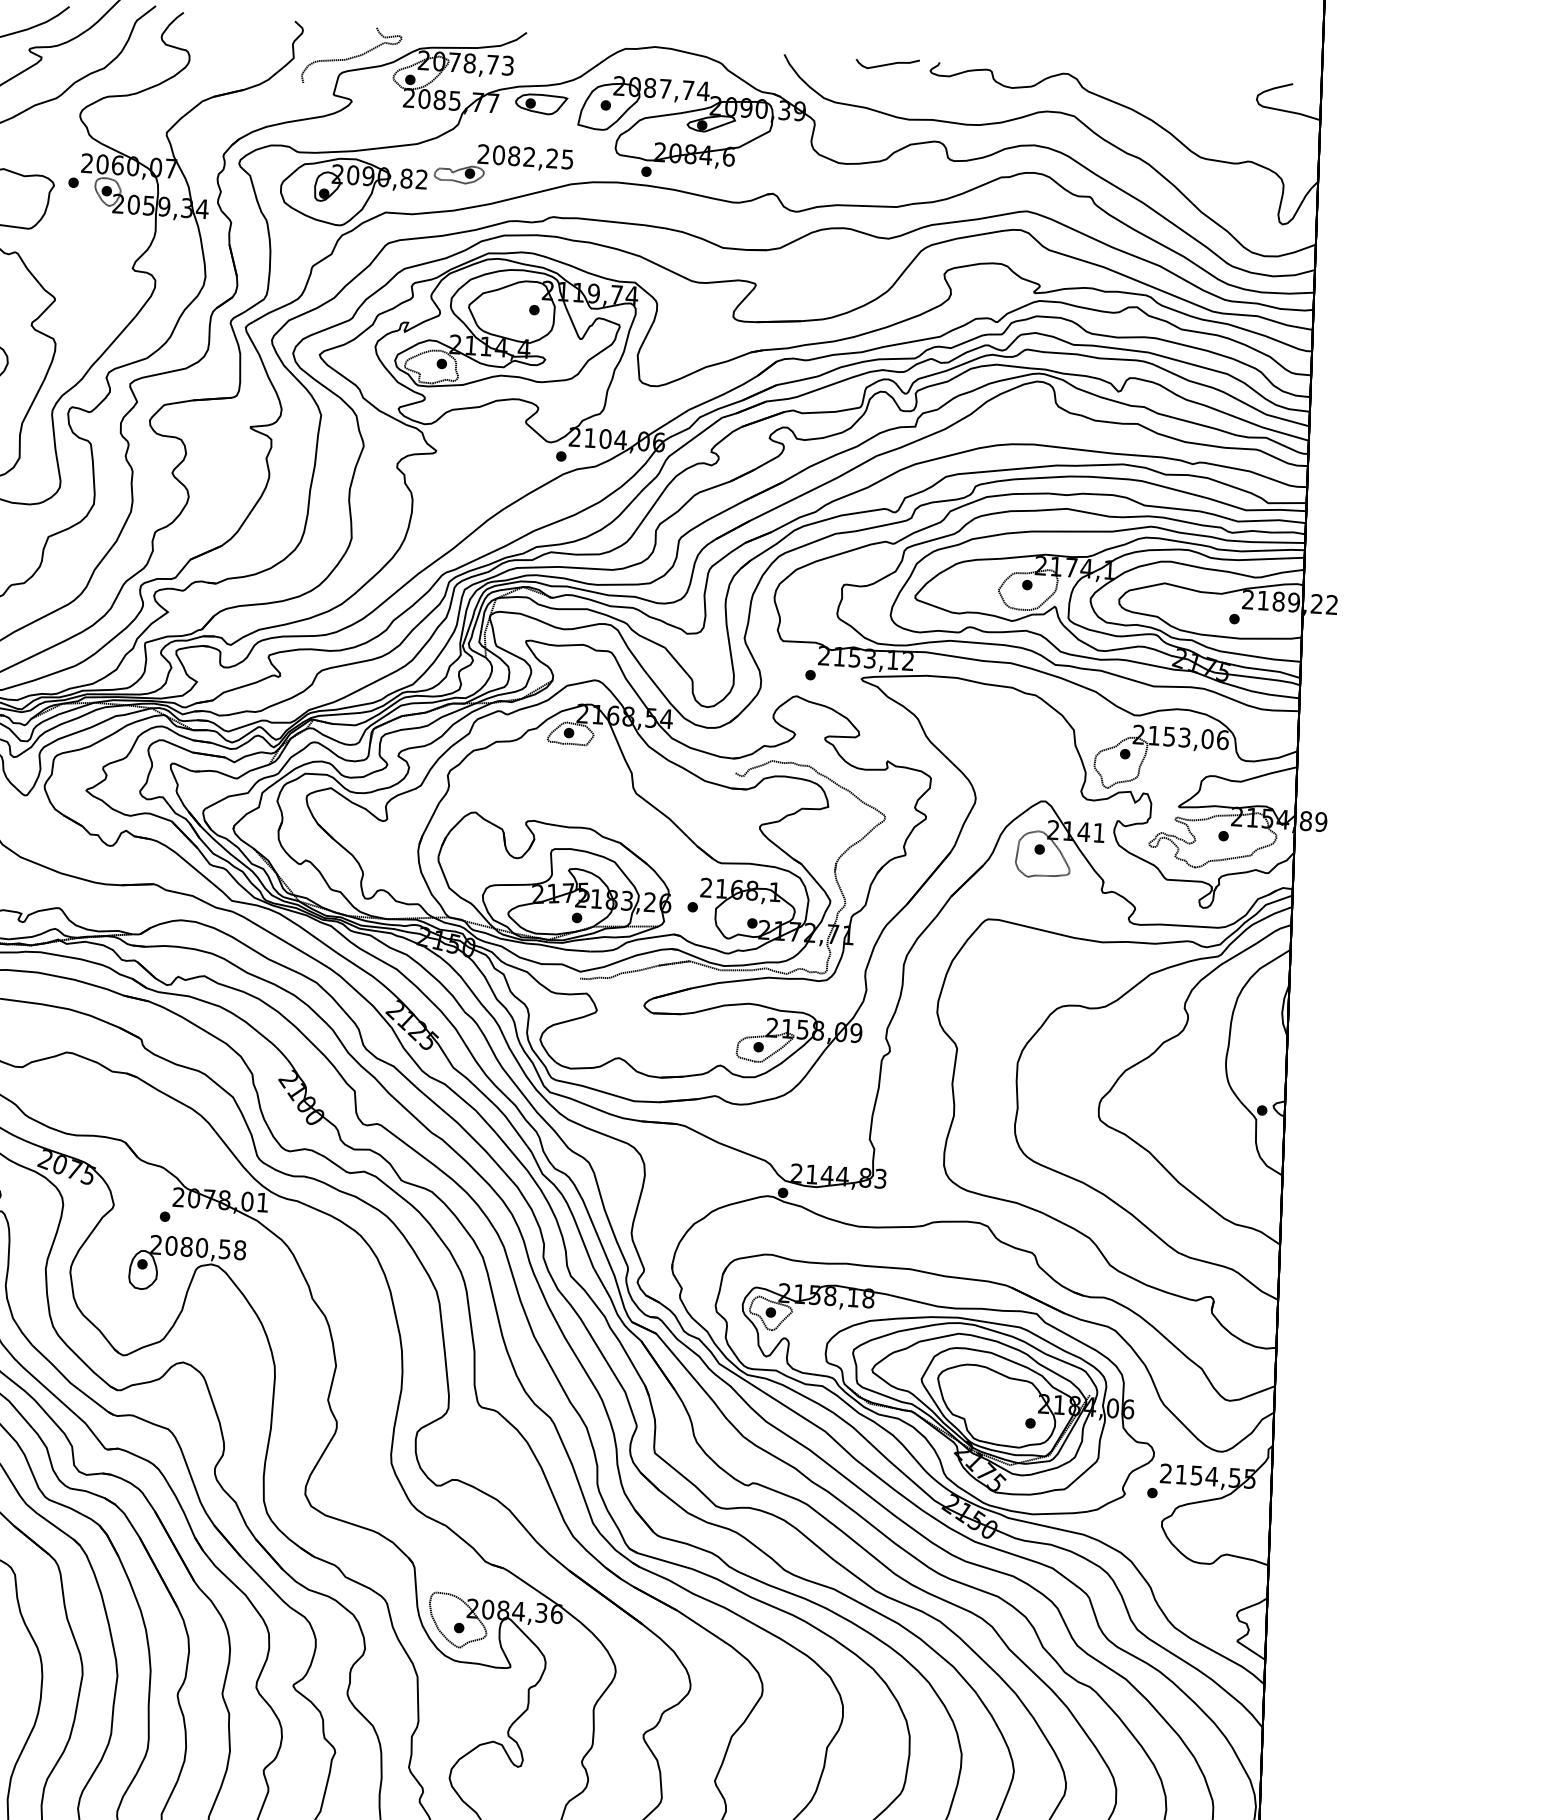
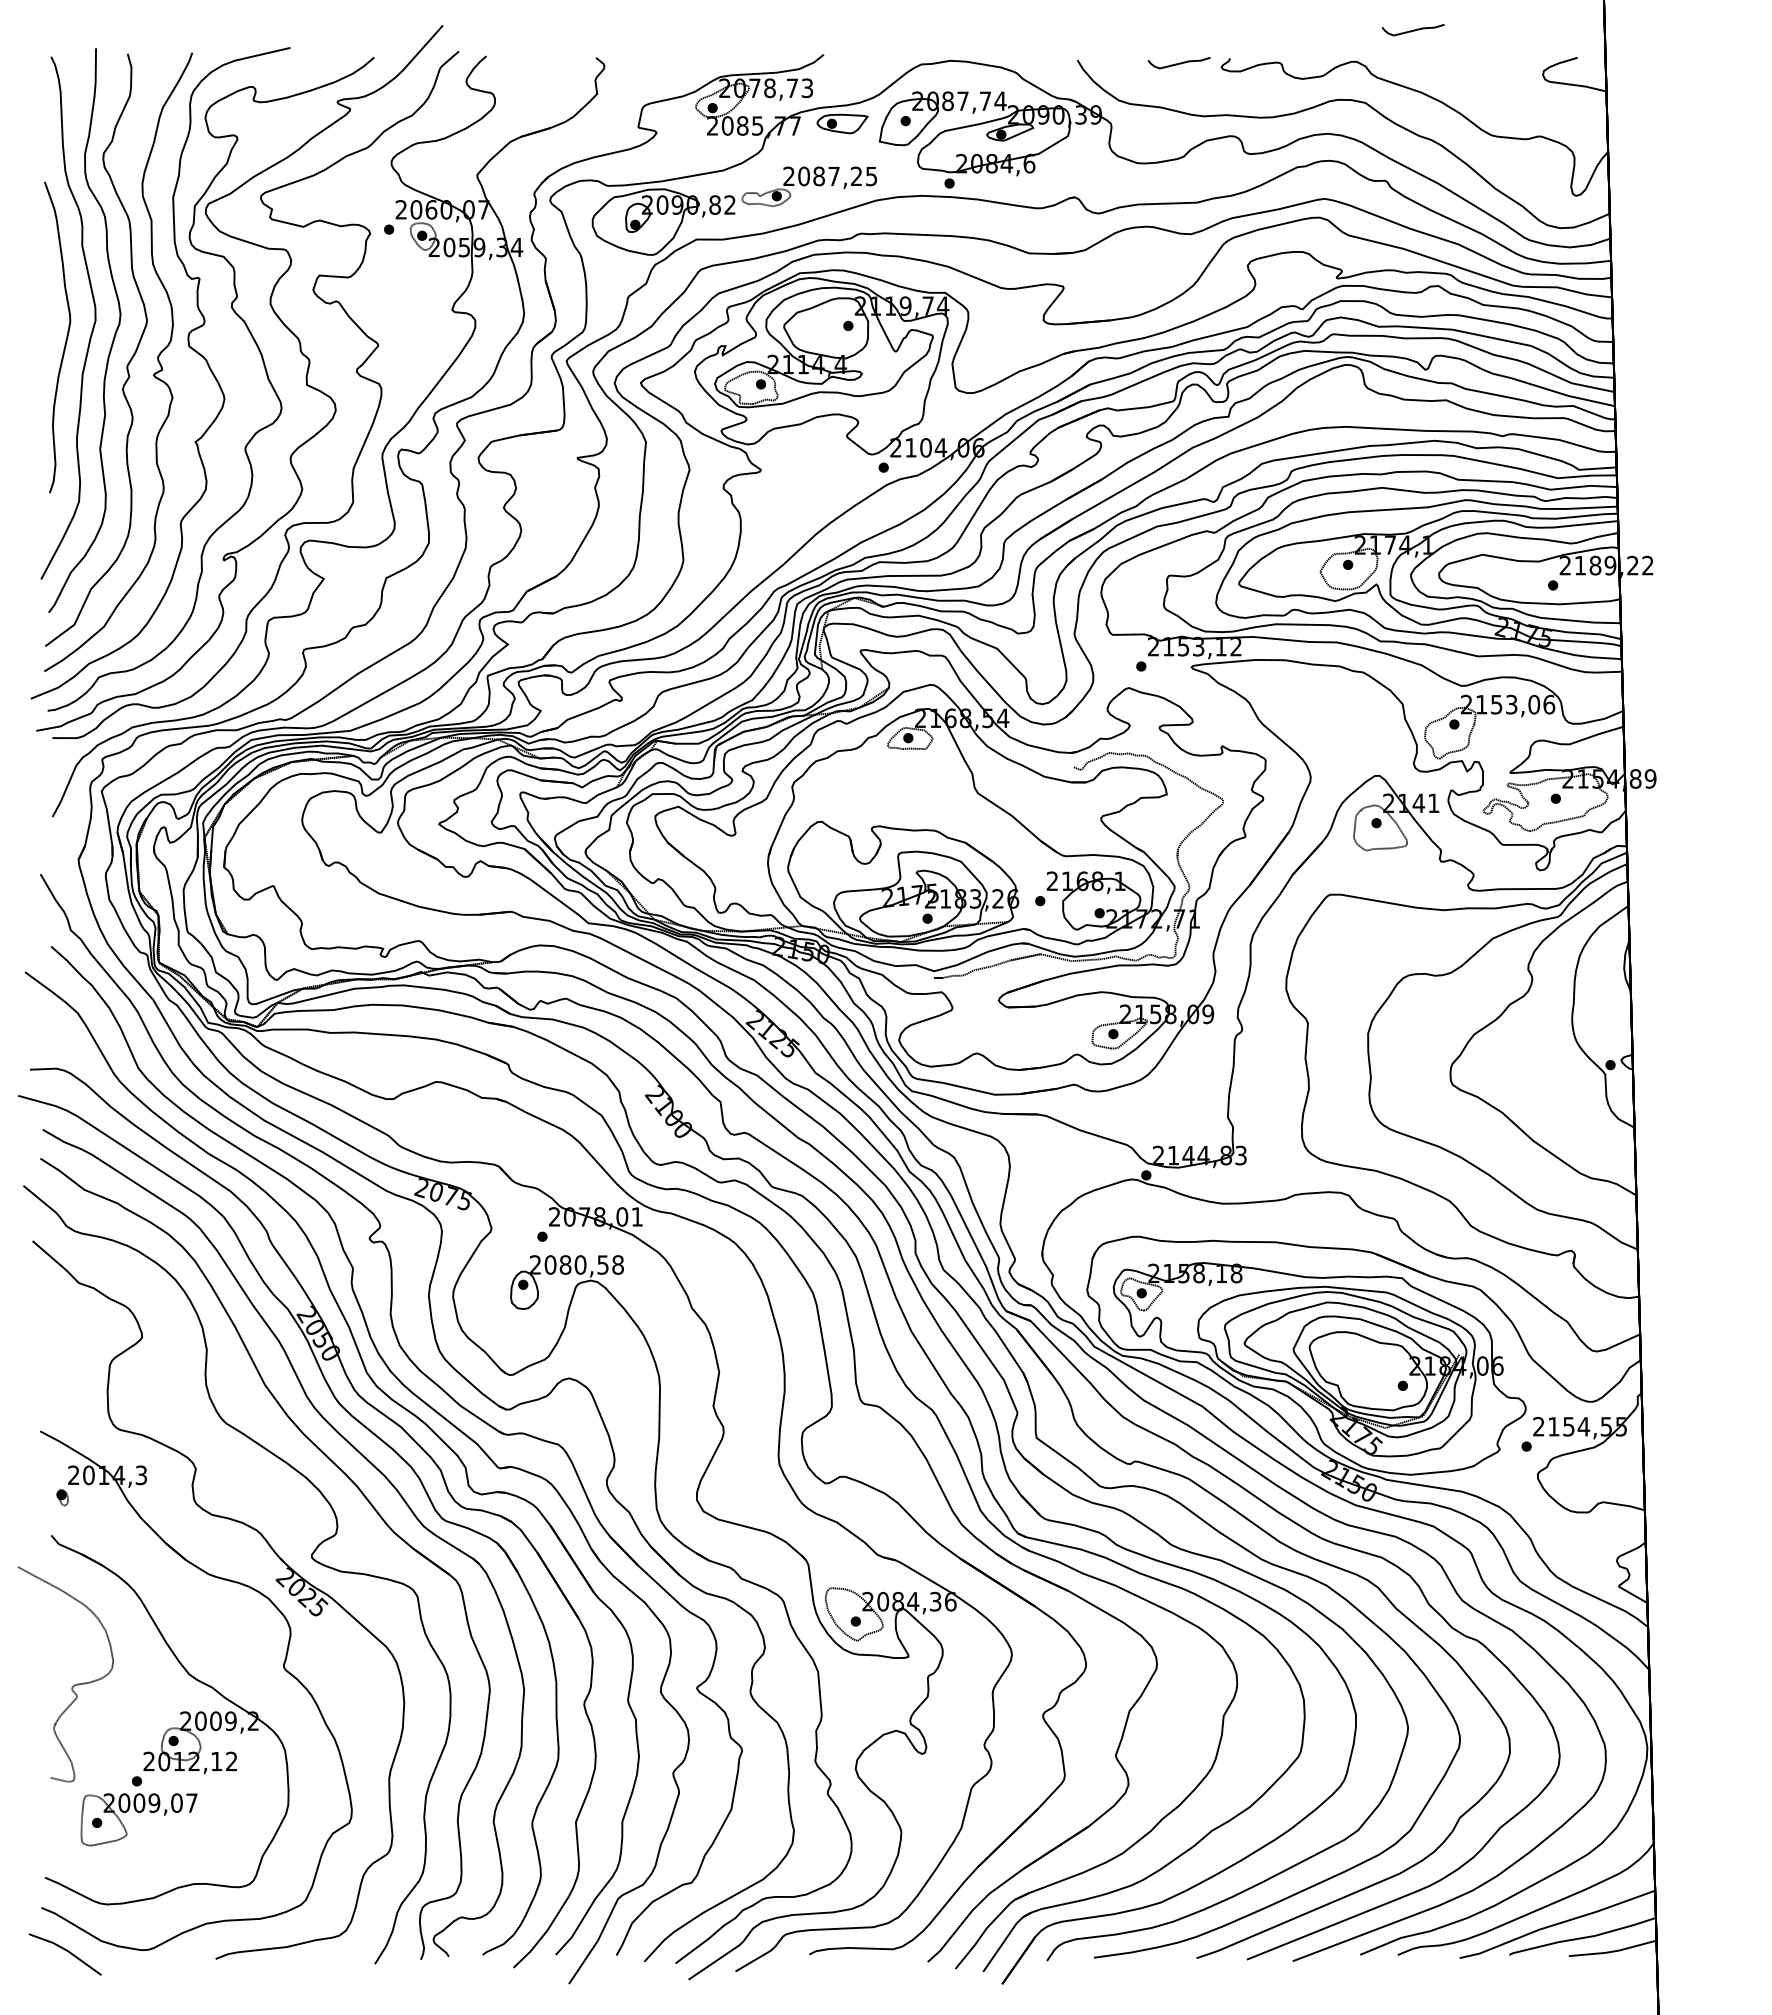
curve: (1126, 45) -> (1412, 30), added
curve: (351, 57) -> (653, 89), removed
text: (528, 156) -> (833, 175), 2082,25 -> 2087,25

